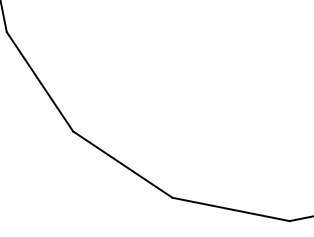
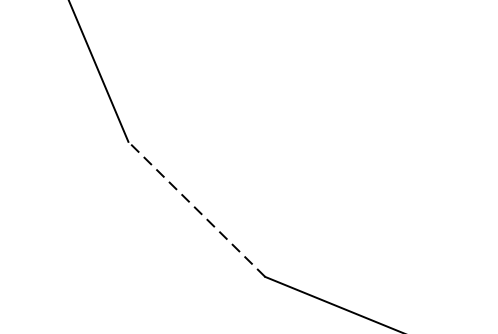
line: (122, 164) -> (196, 209), solid -> dashed

